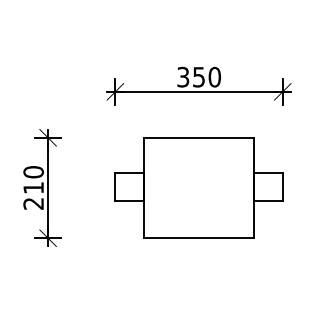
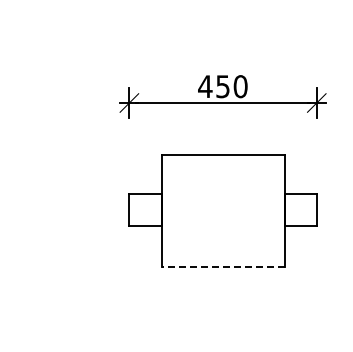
text: (183, 77) -> (205, 86), 350 -> 450
part: (42, 187) -> (47, 210), removed
line: (199, 237) -> (223, 266), solid -> dashed

